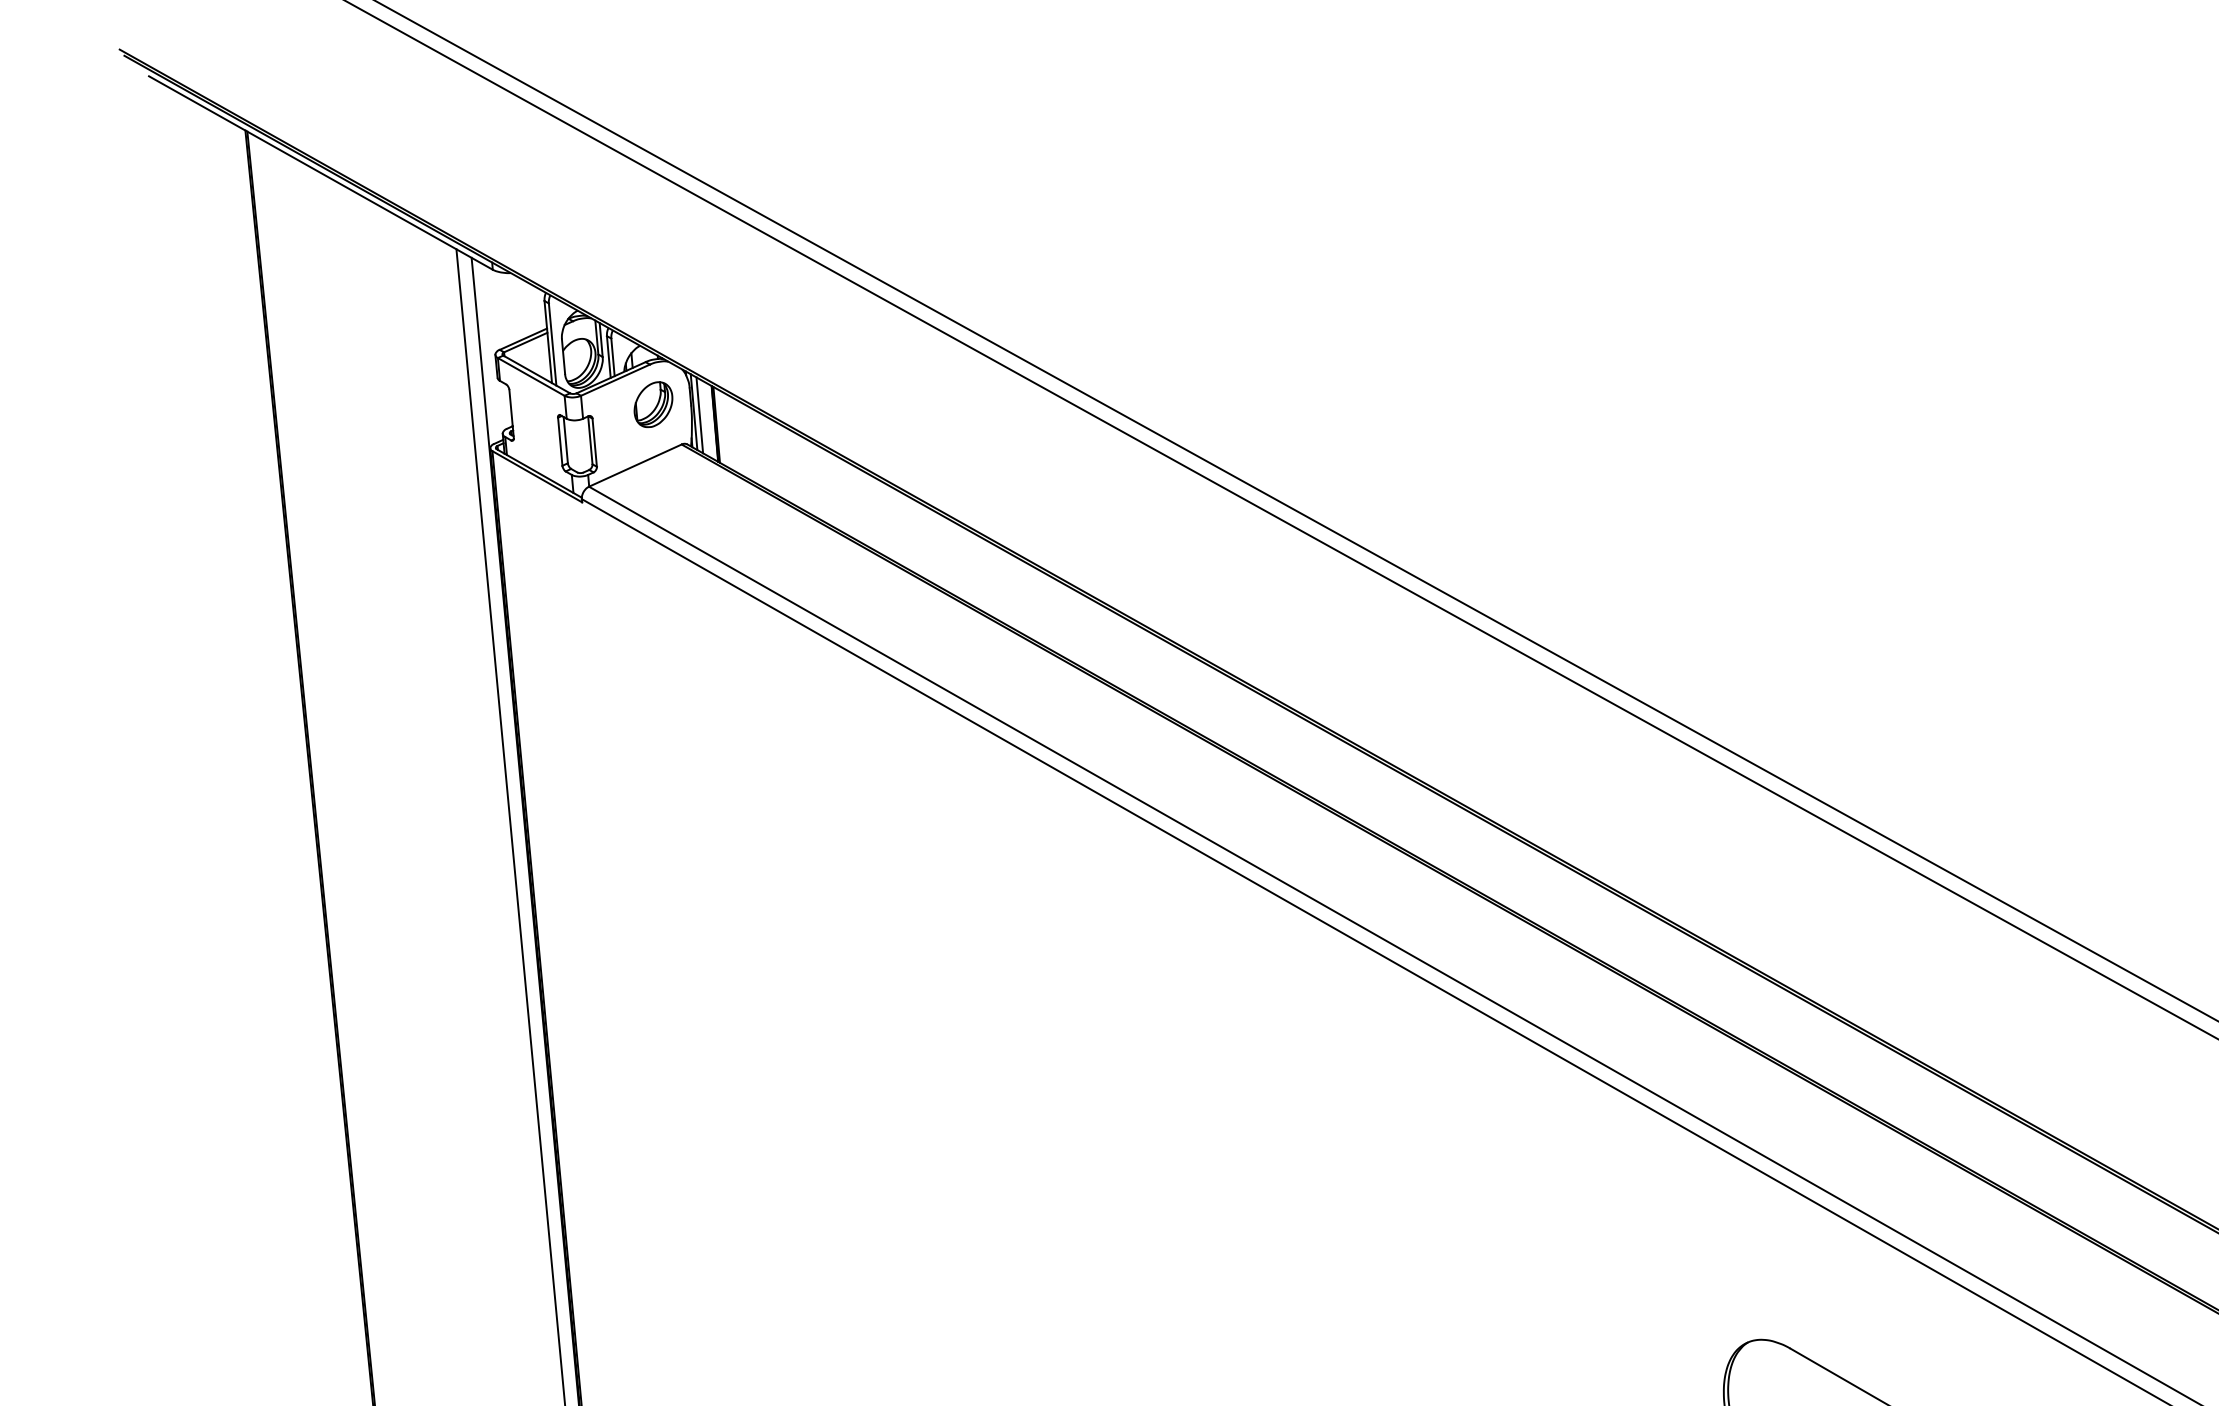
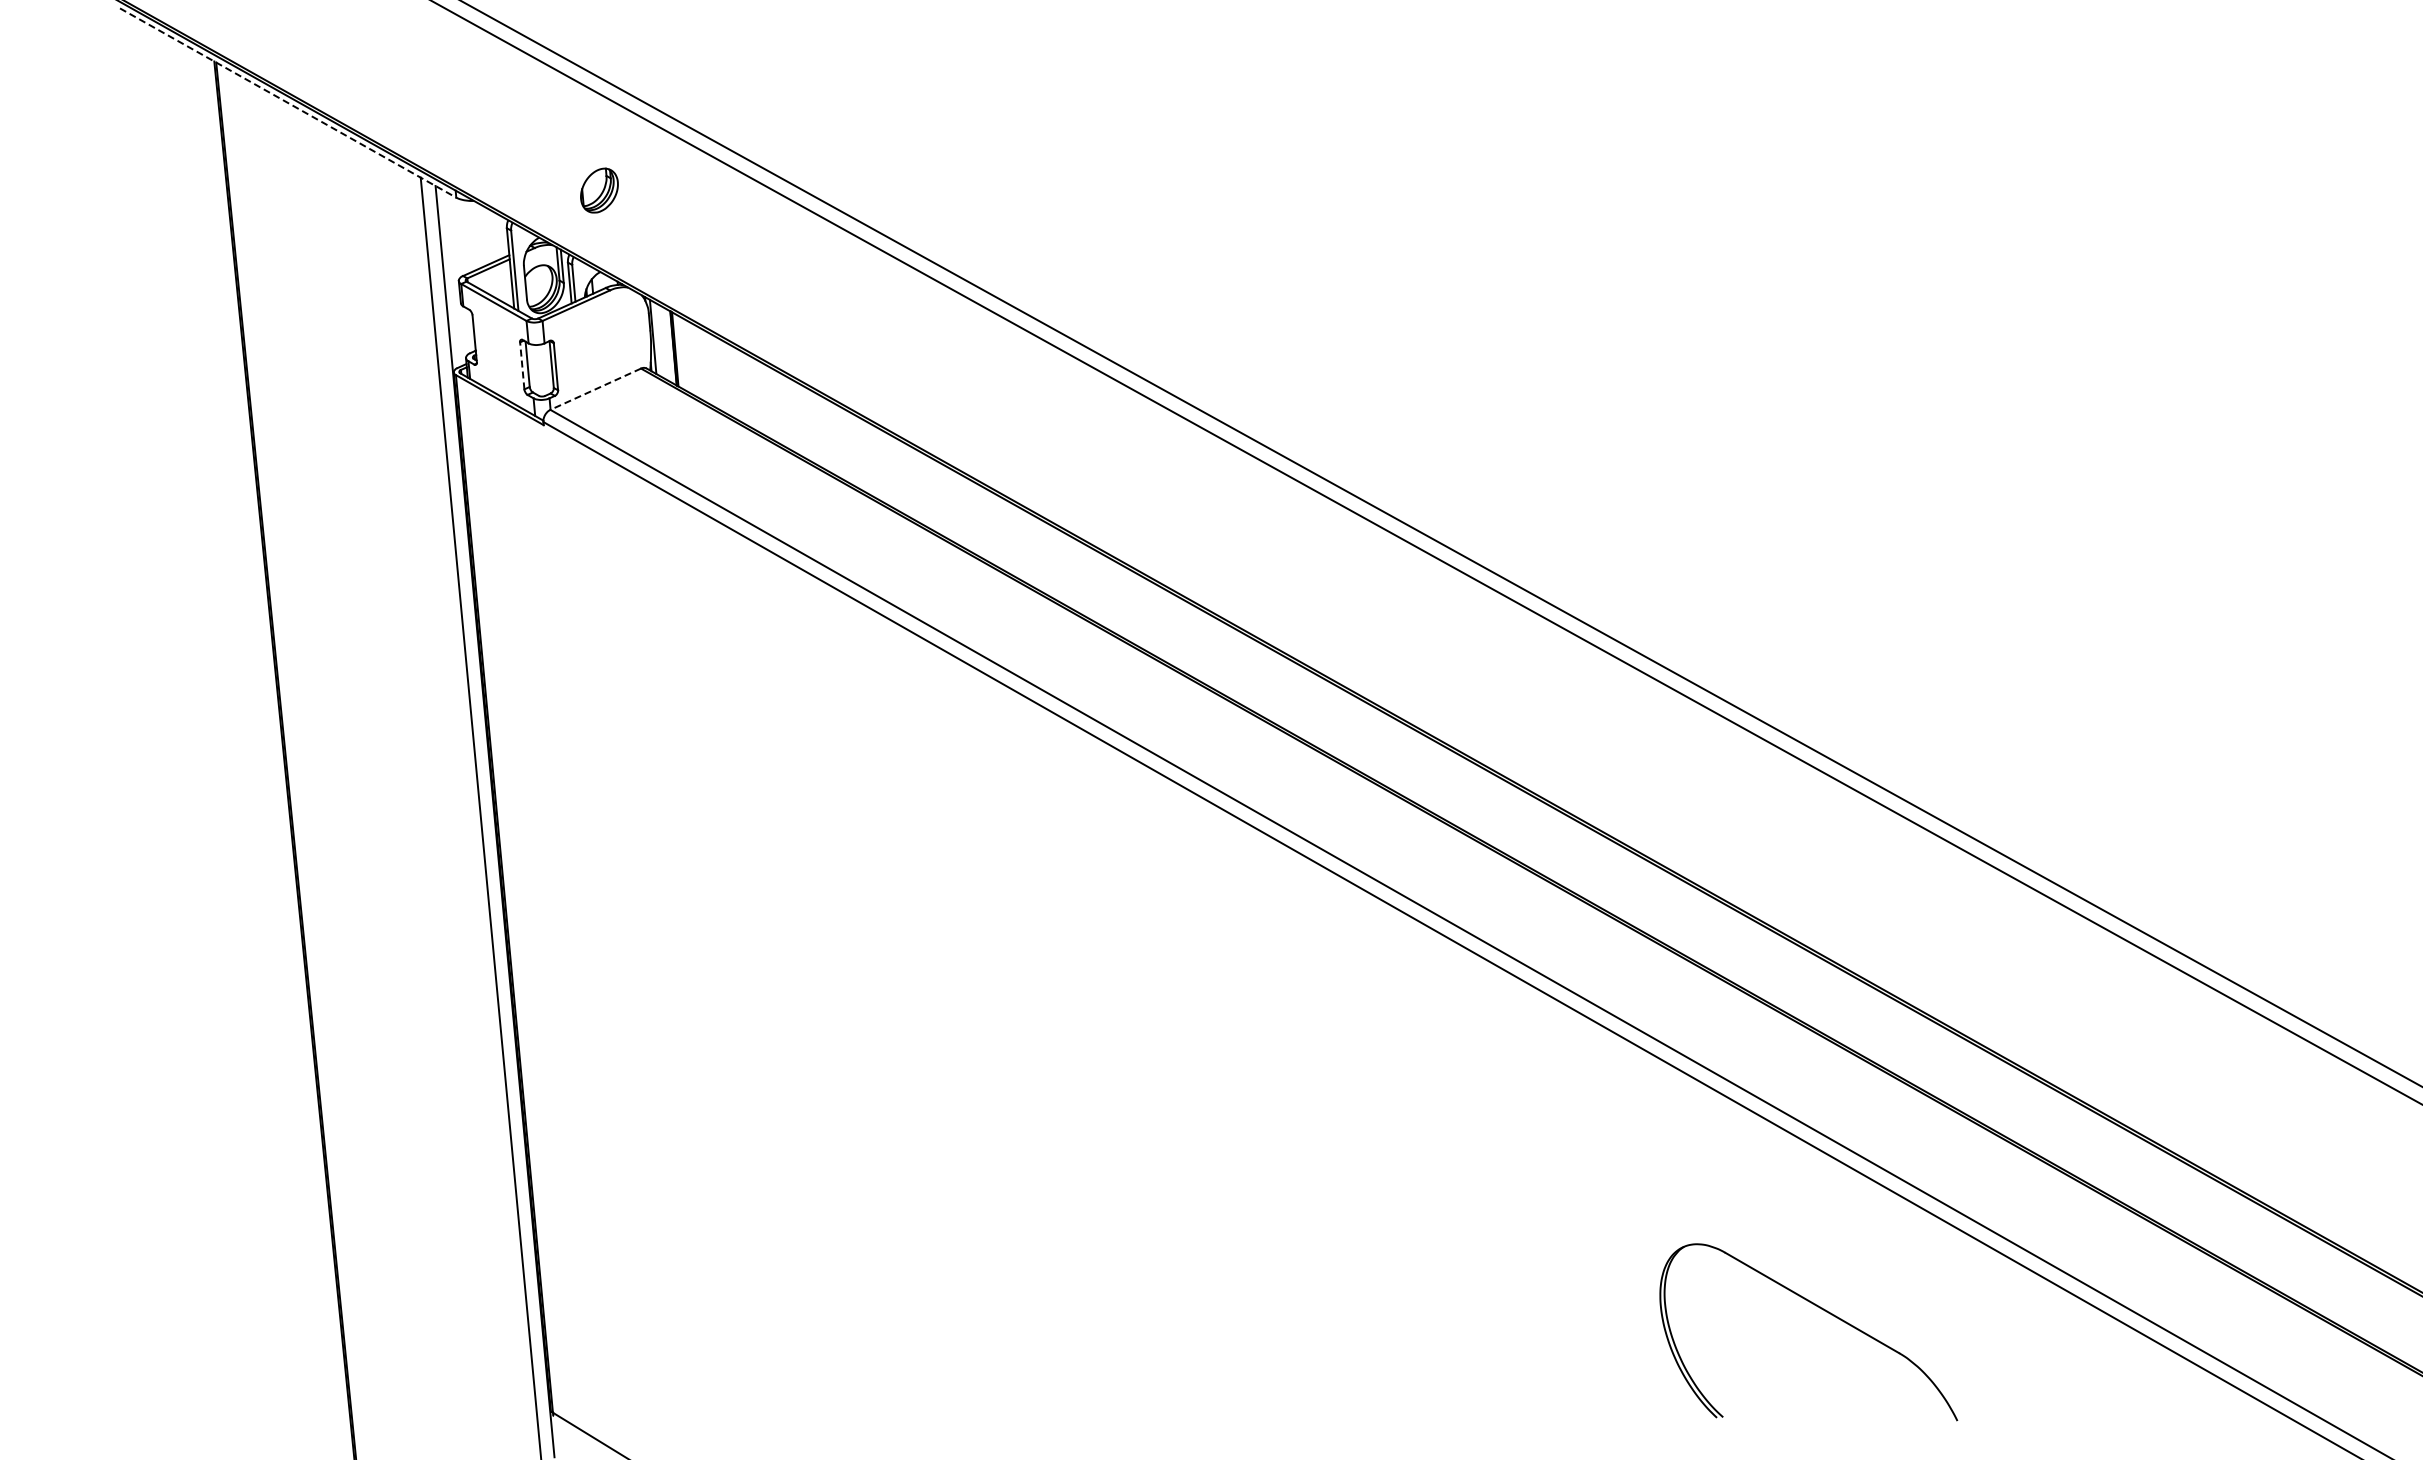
line: (321, 173) -> (288, 103), solid -> dashed
part: (653, 404) -> (599, 190), moved
line: (699, 415) -> (658, 340), removed
line: (560, 441) -> (522, 365), solid -> dashed
line: (635, 465) -> (595, 389), solid -> dashed

